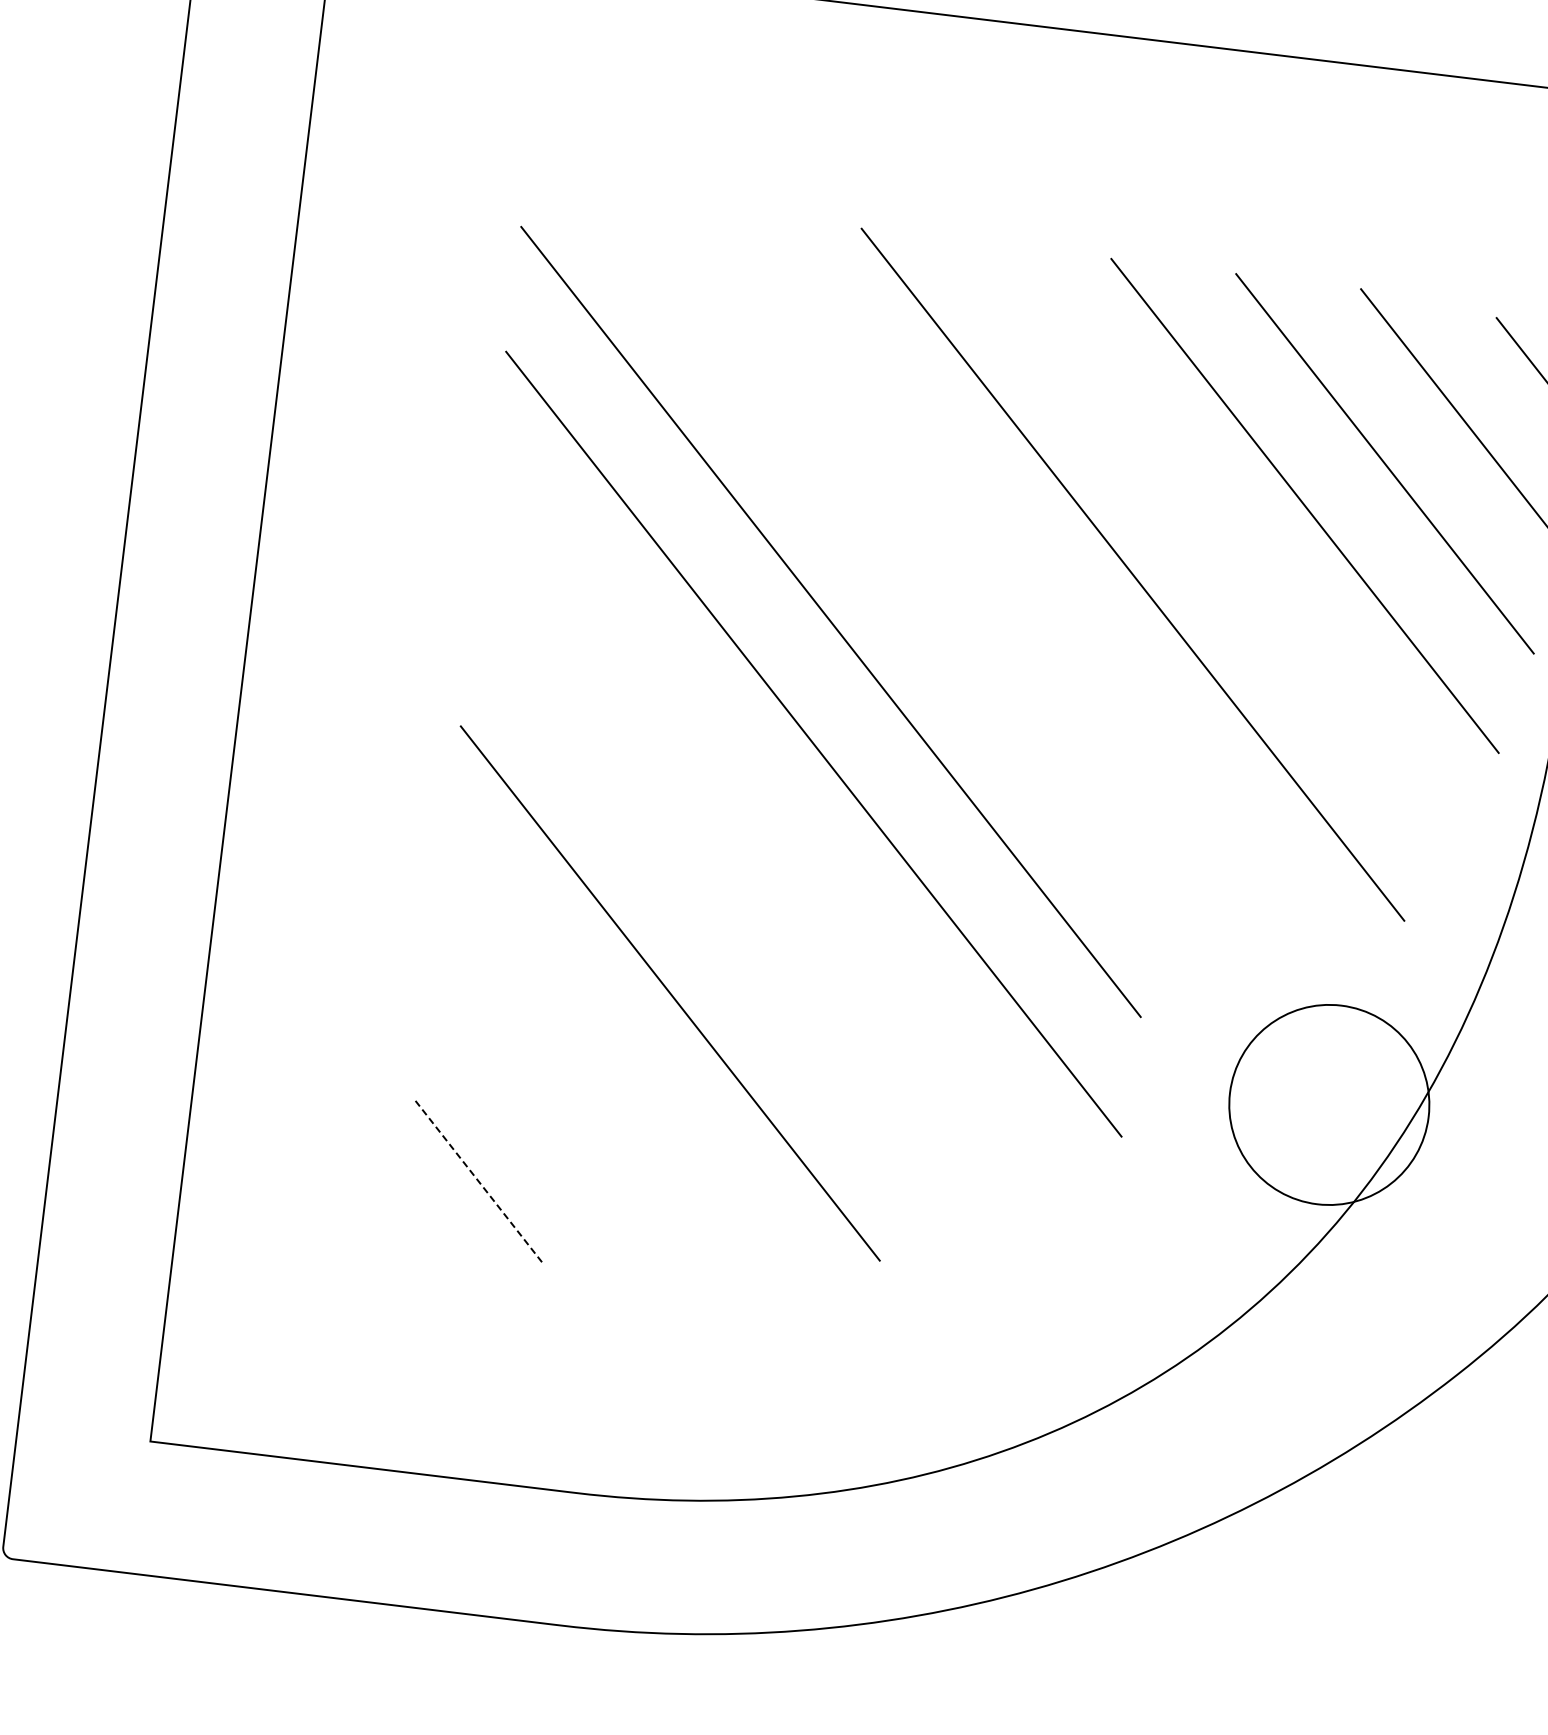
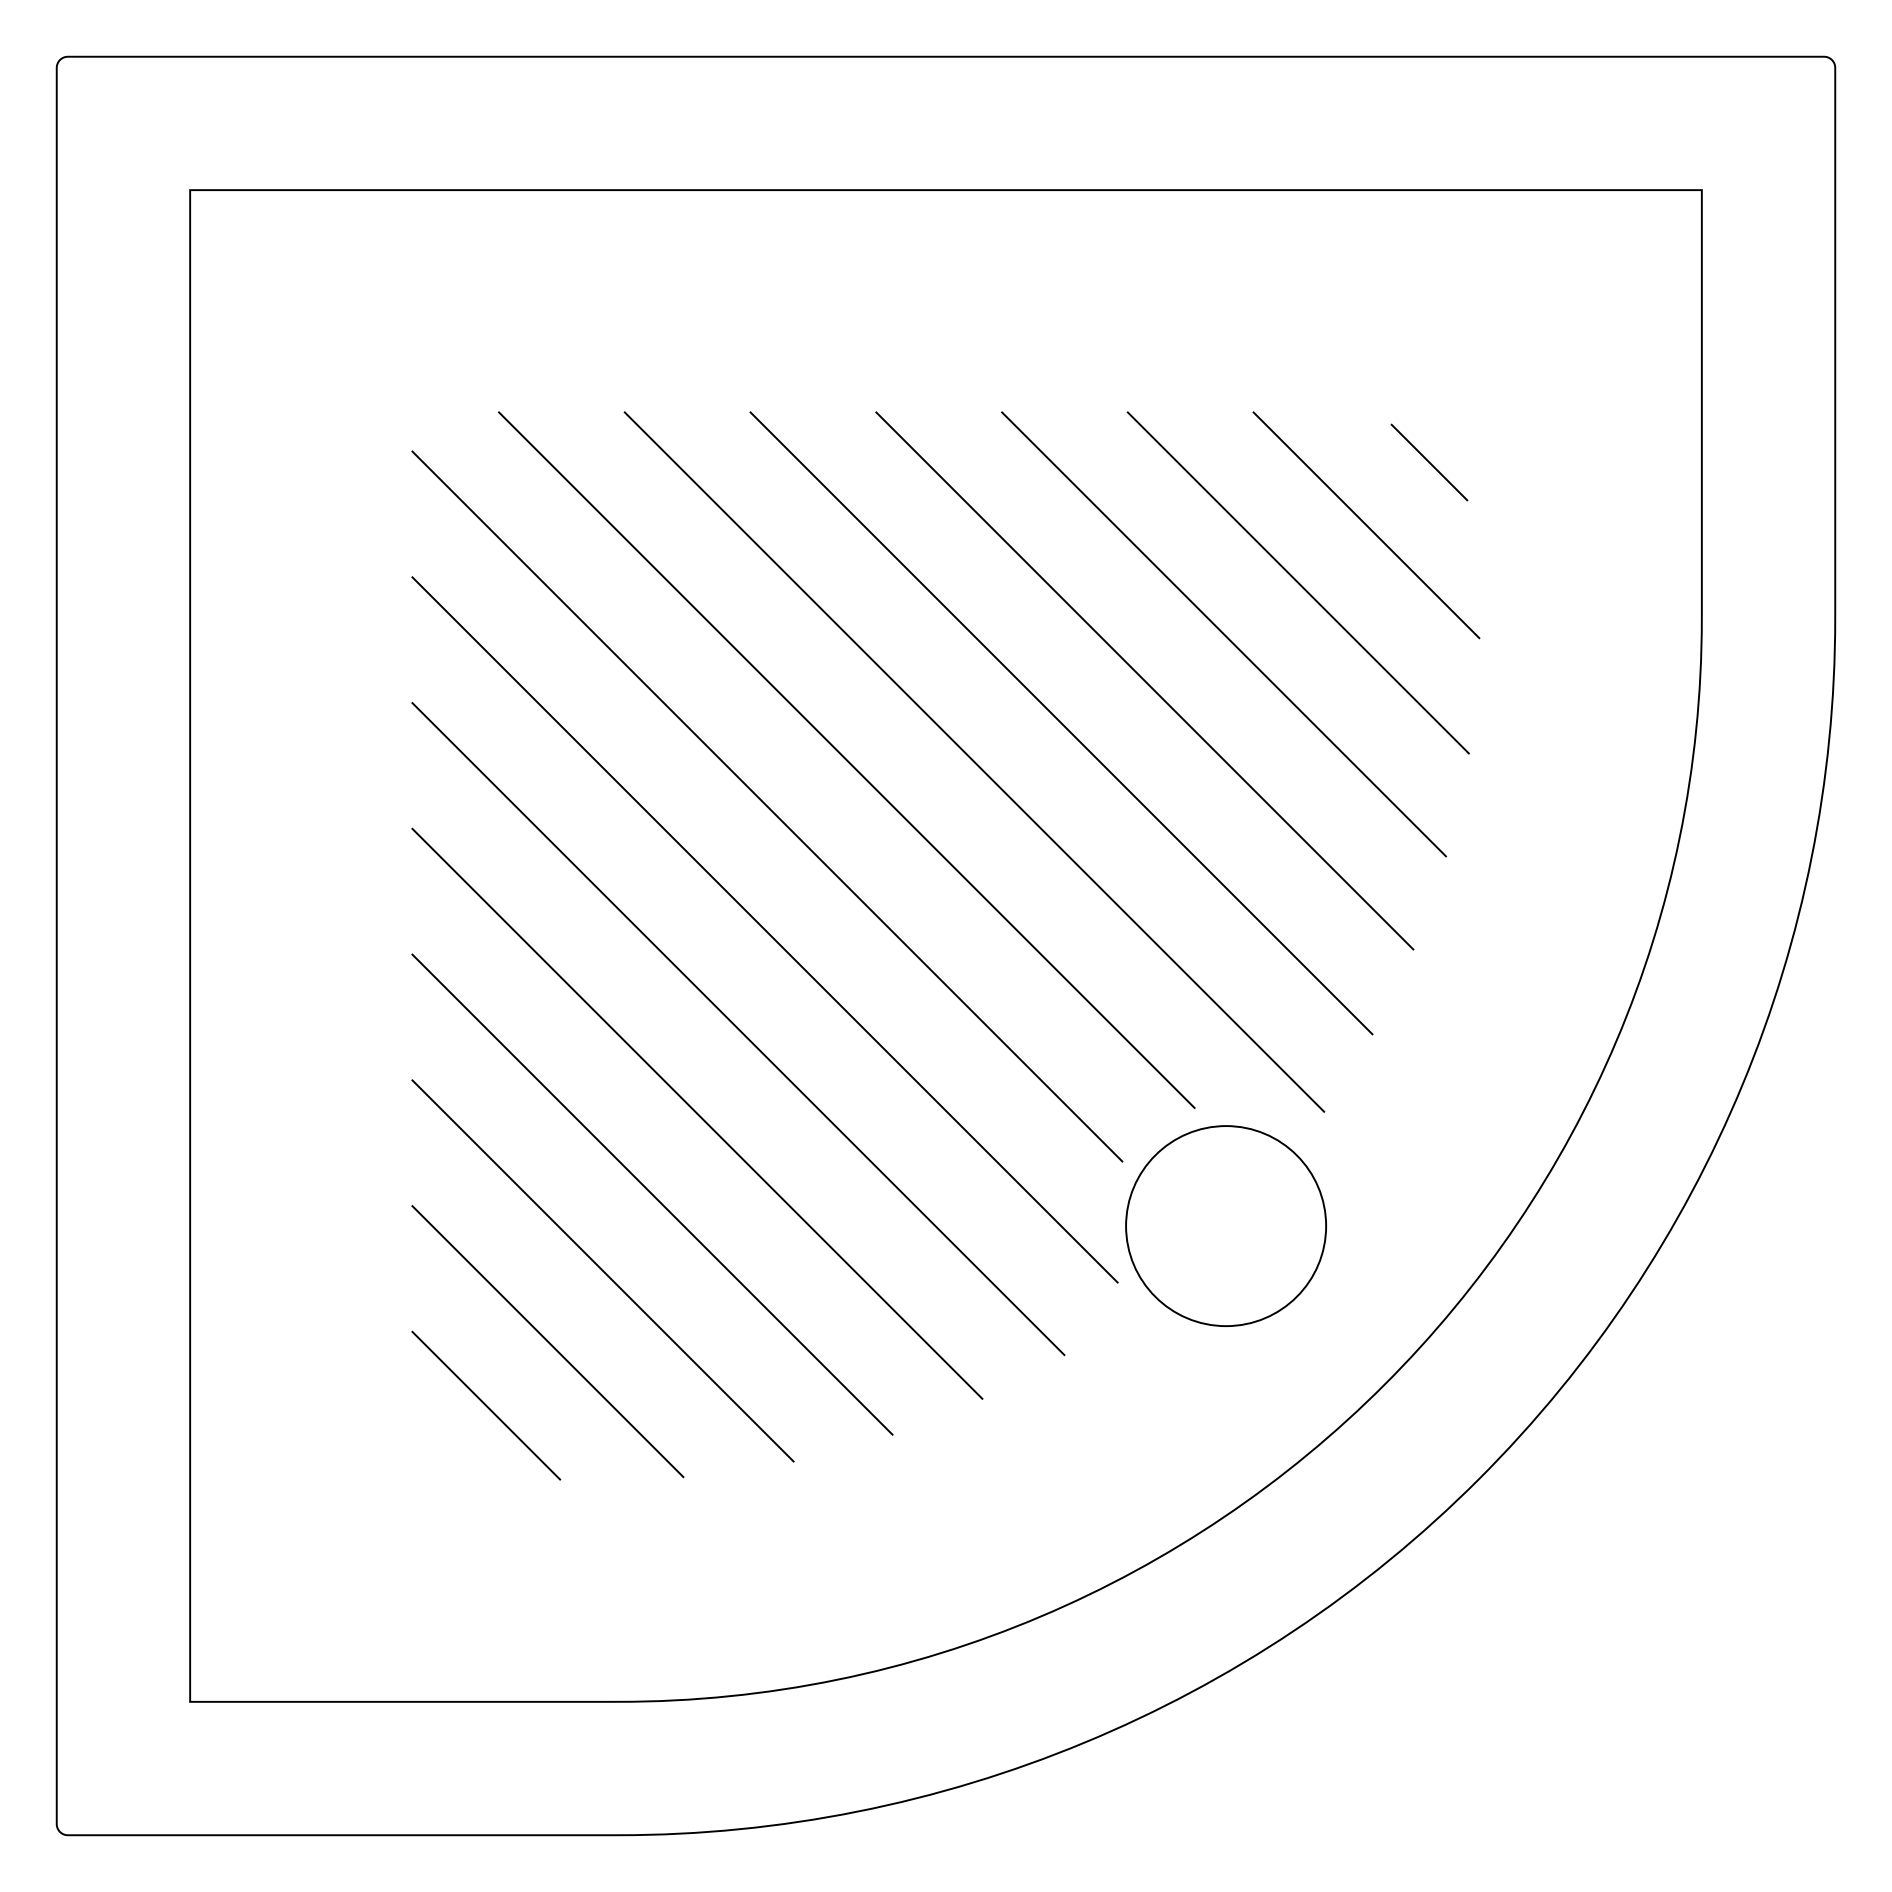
line: (1220, 542) -> (1144, 680), added
line: (915, 584) -> (846, 759), added
line: (1042, 602) -> (974, 761), added
line: (775, 839) -> (738, 1029), added
line: (724, 918) -> (697, 1113), added
line: (611, 1062) -> (602, 1270), added
circle: (1328, 1104) -> (1225, 1225), moved
line: (548, 1126) -> (547, 1341), added
line: (480, 1183) -> (486, 1406), dashed -> solid

